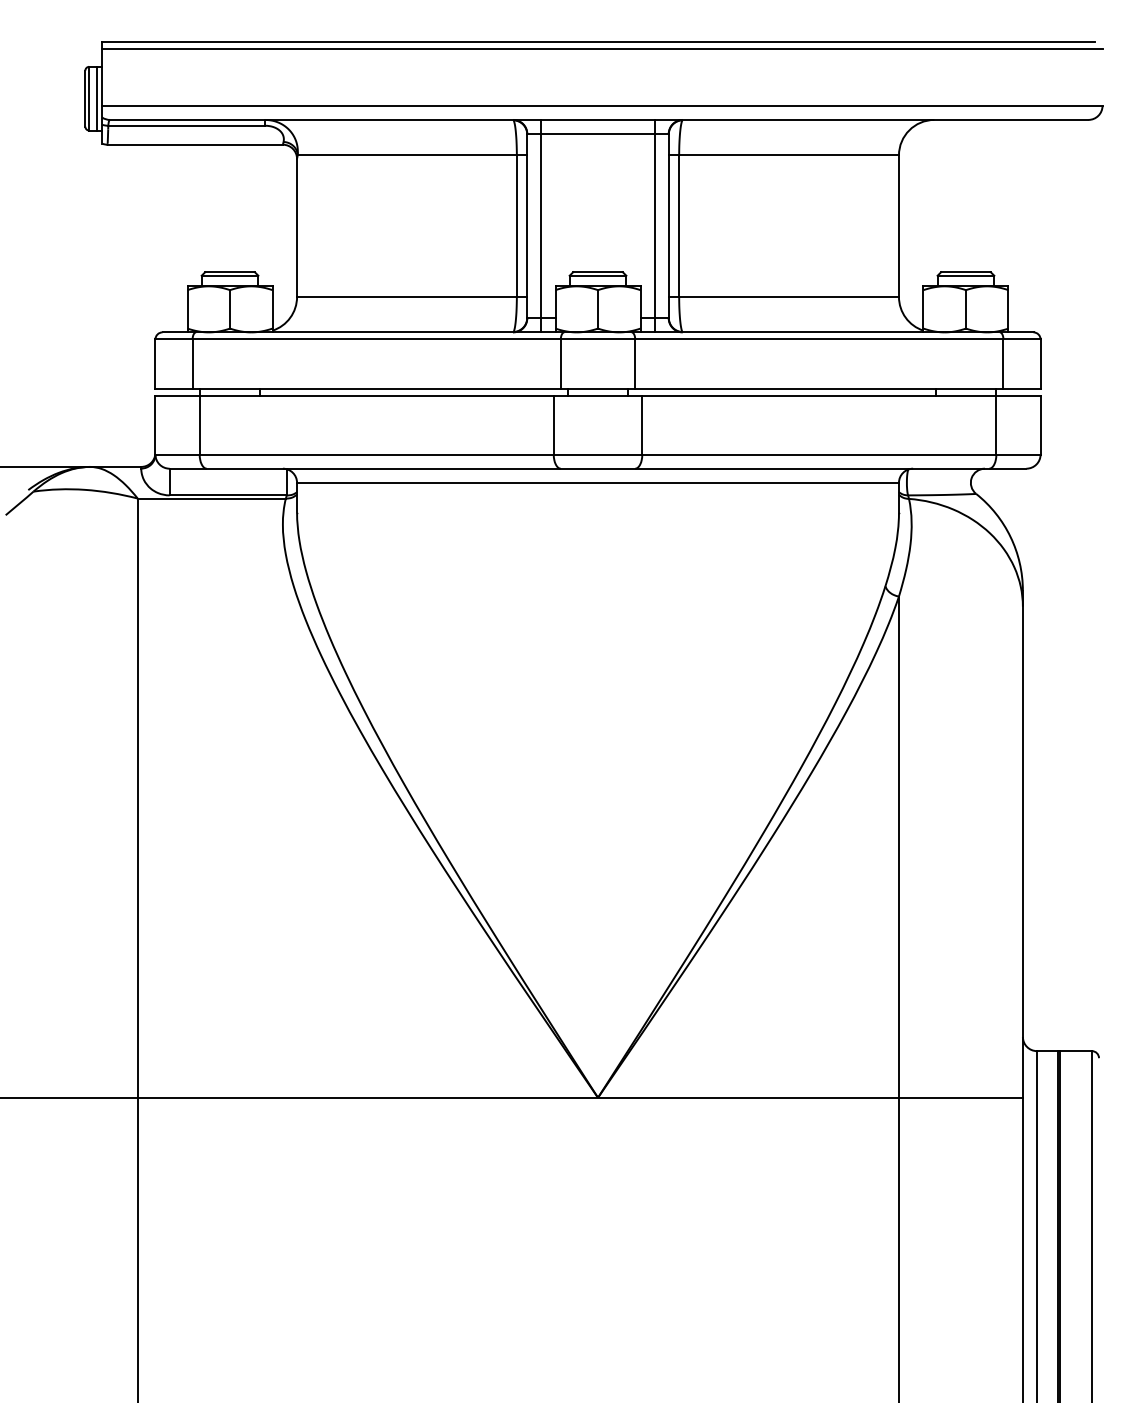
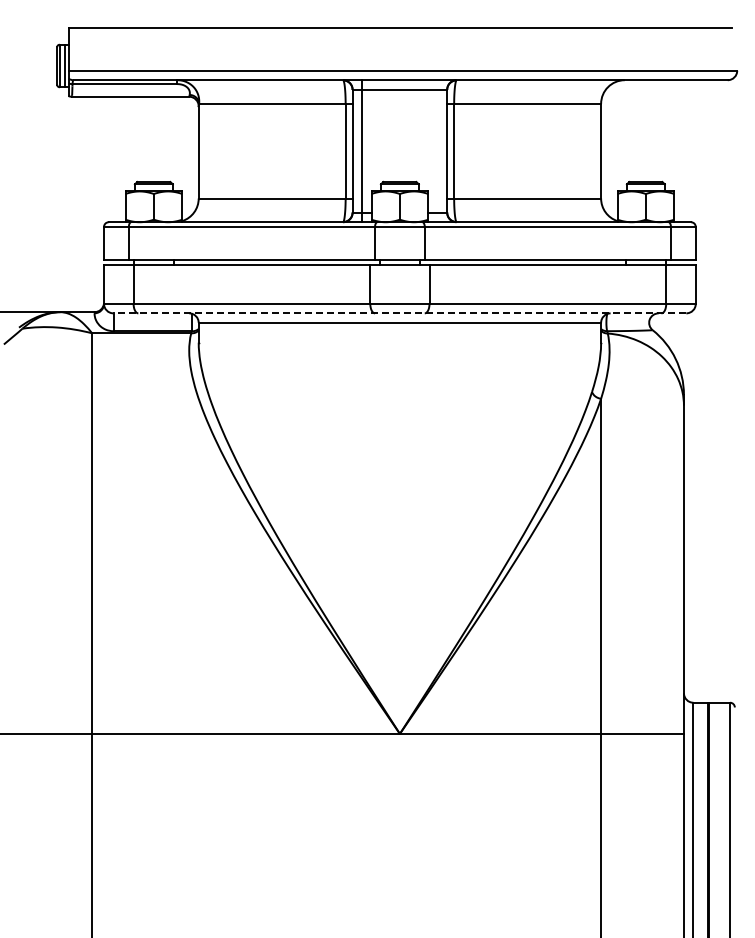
line: (601, 48) -> (402, 32), removed
line: (654, 226) -> (437, 151), removed
line: (597, 468) -> (399, 313), solid -> dashed

